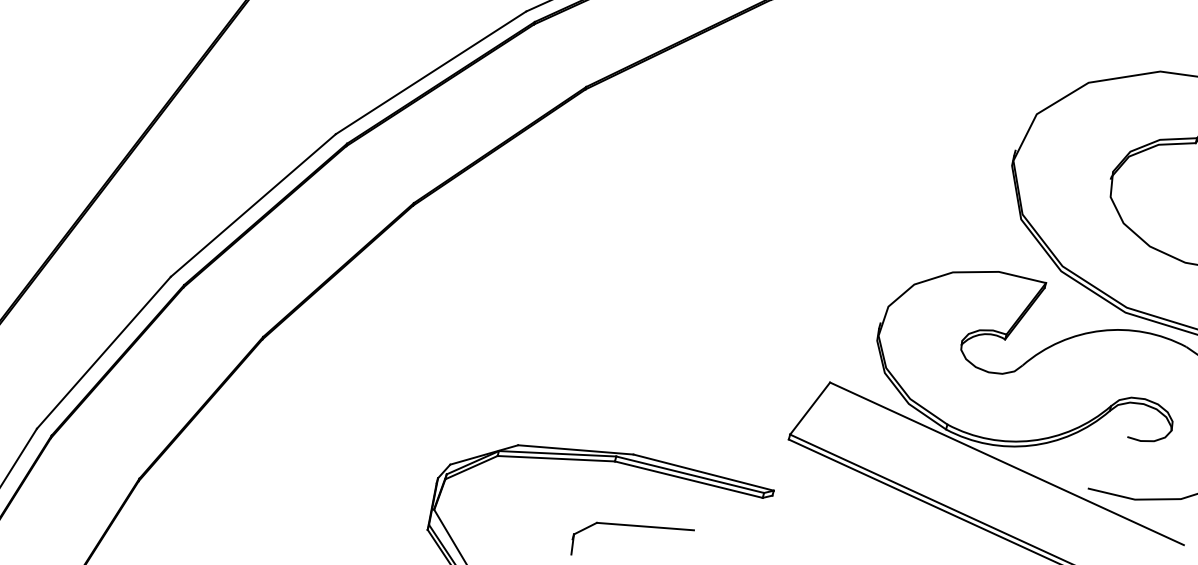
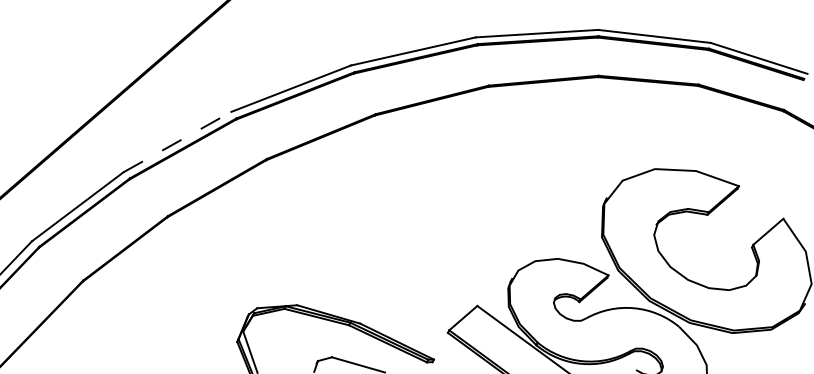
line: (253, 206) -> (177, 142), solid -> dashed

